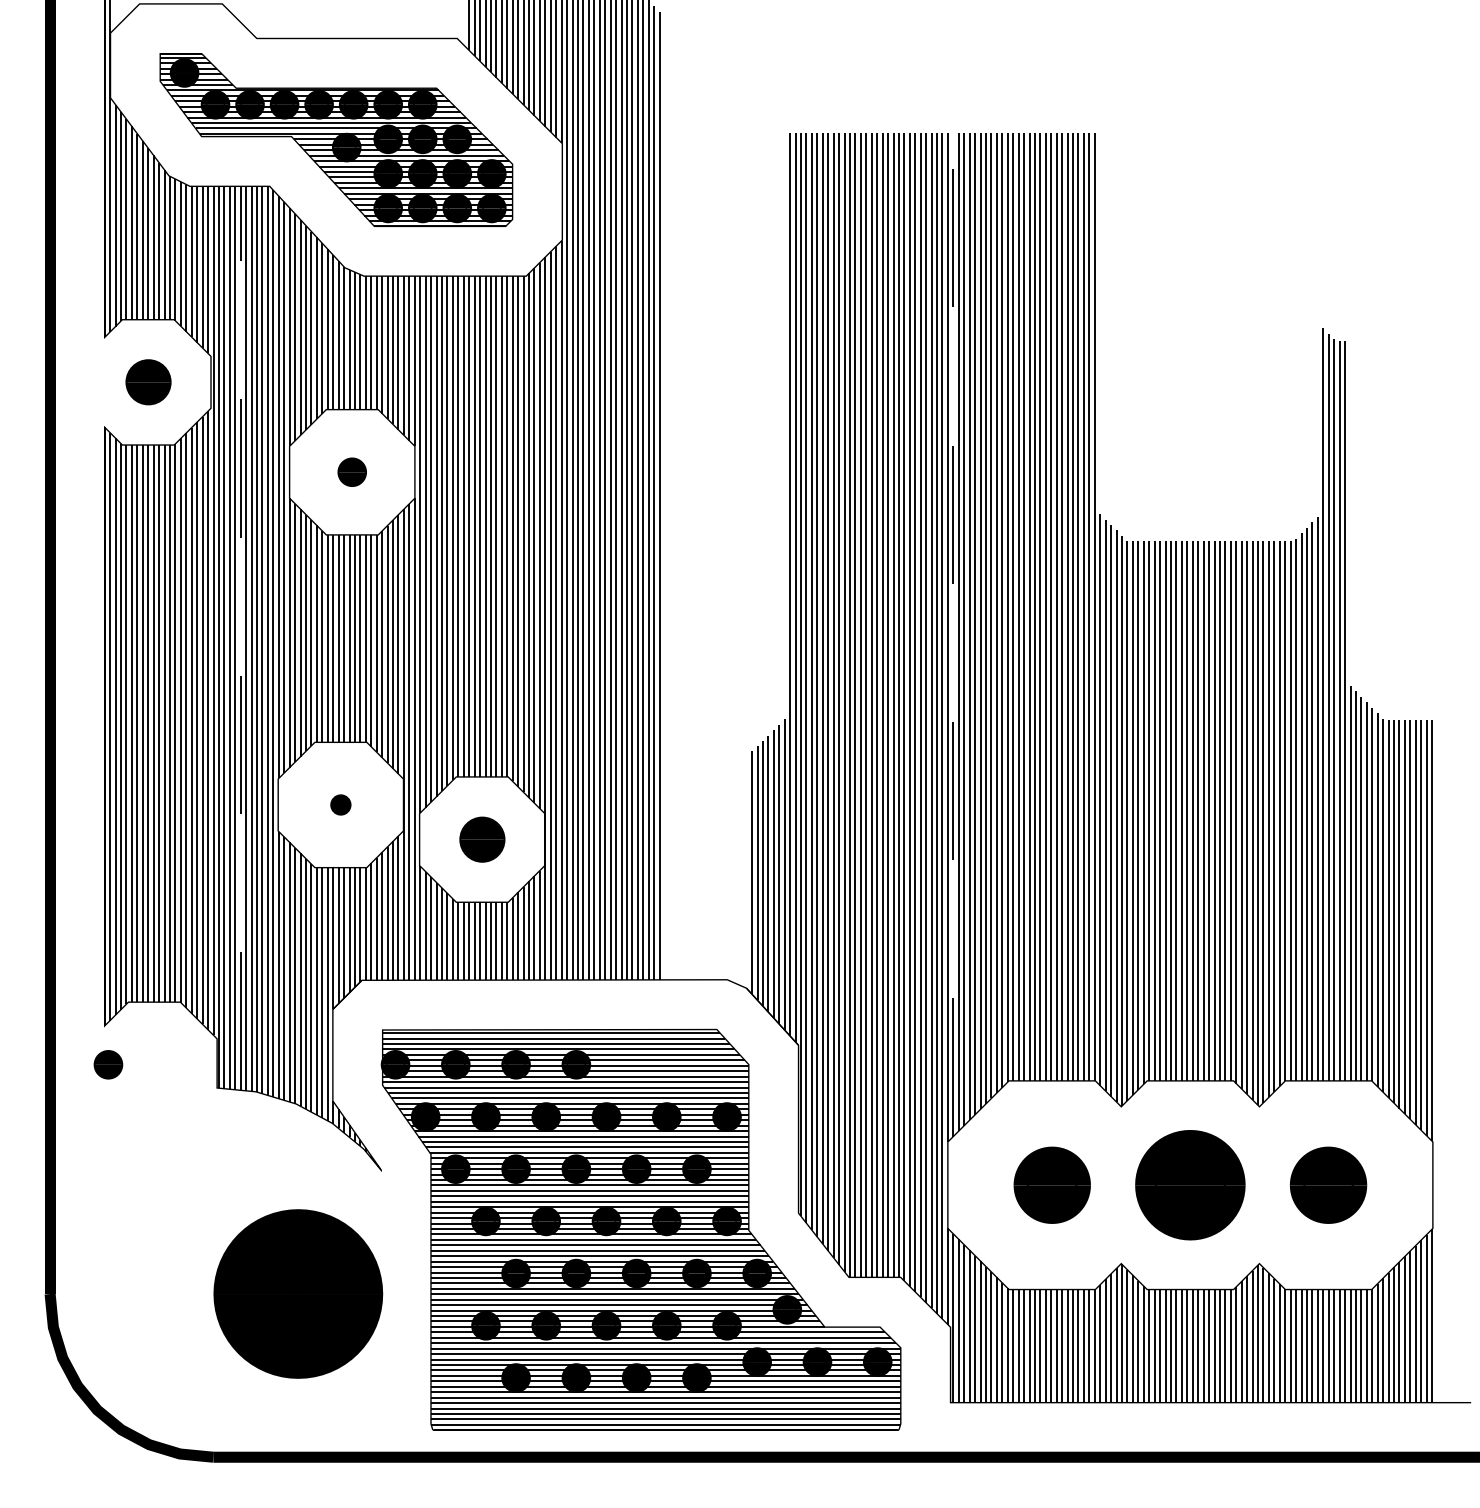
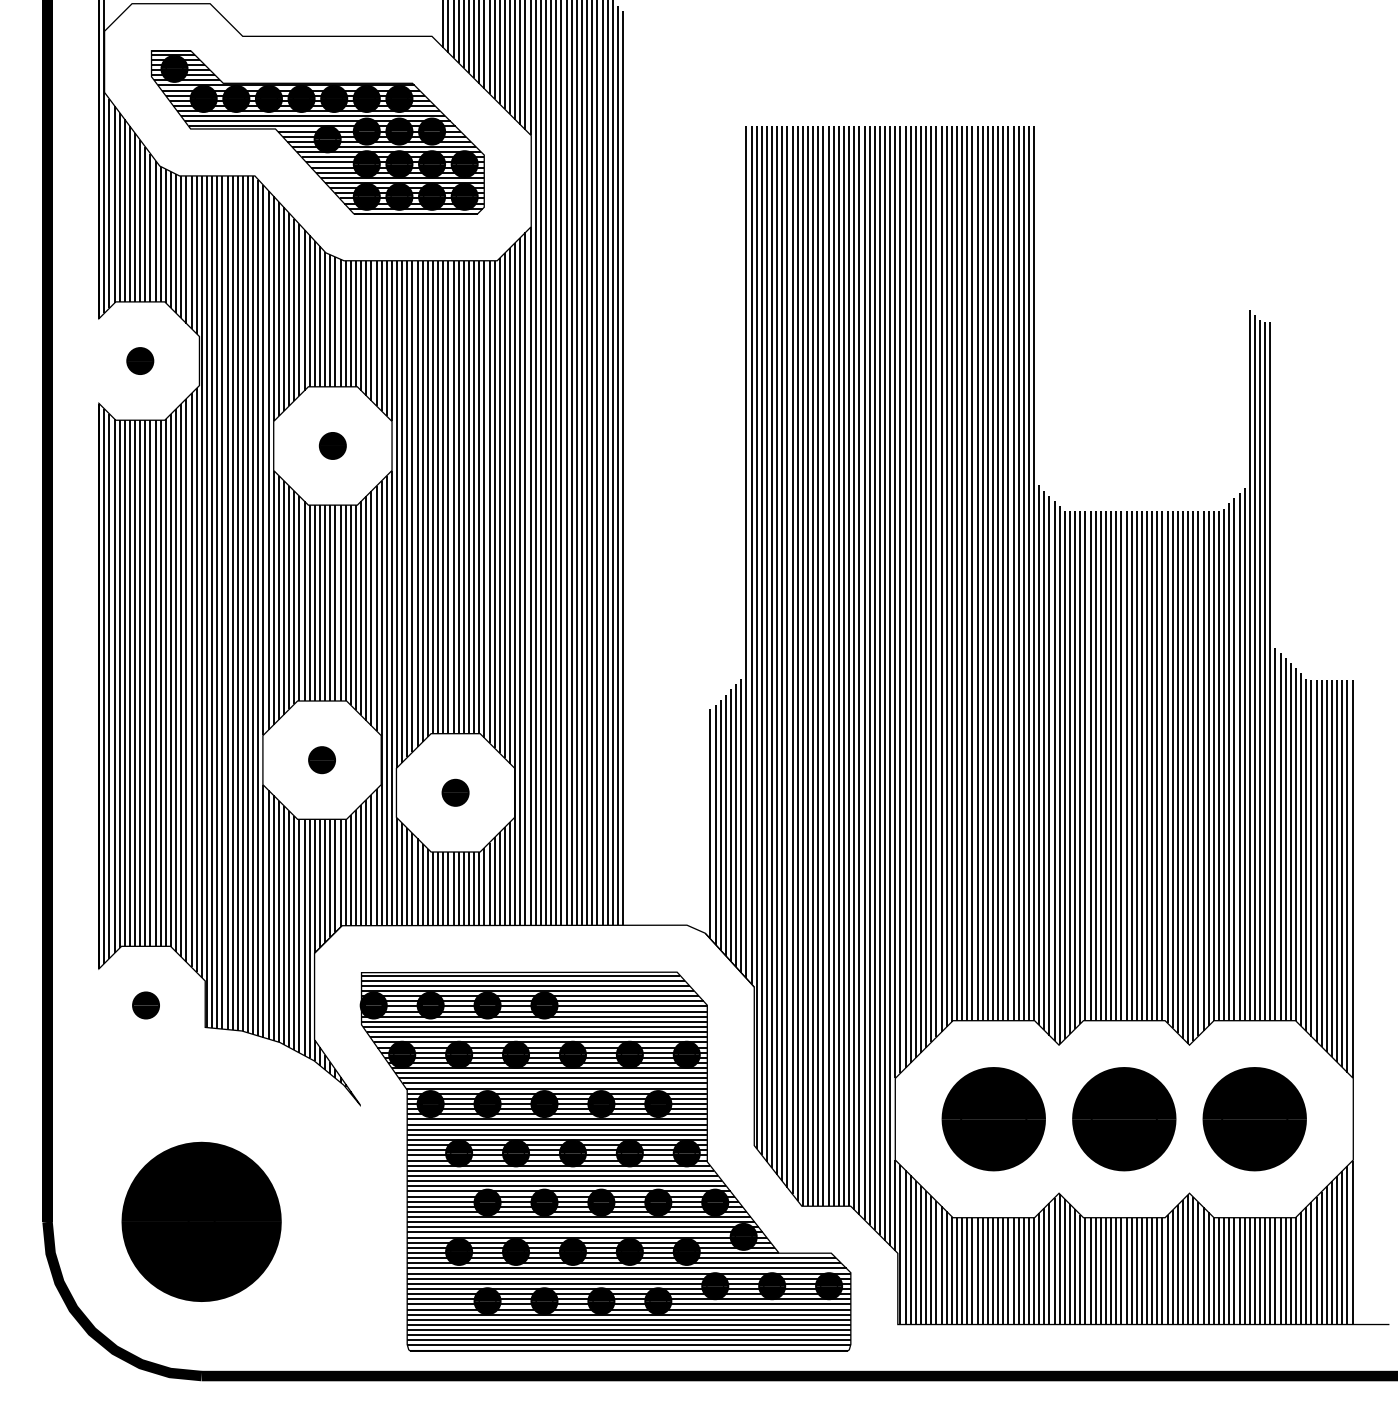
part: (147, 382) -> (139, 361), size x0.62
line: (953, 634) -> (900, 599), dashed -> solid
line: (240, 638) -> (227, 602), dashed -> solid
part: (340, 804) -> (321, 759), size x1.43
part: (481, 839) -> (454, 792), size x0.62
part: (108, 1064) -> (146, 1005), moved
part: (1052, 1185) -> (994, 1119), size x1.43
part: (1328, 1185) -> (1254, 1119), size x1.43
part: (298, 1293) -> (201, 1221), moved

